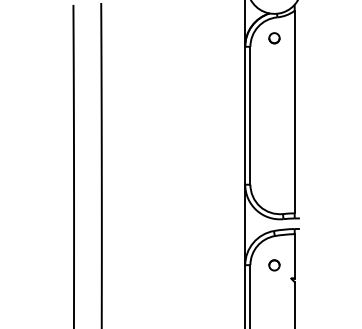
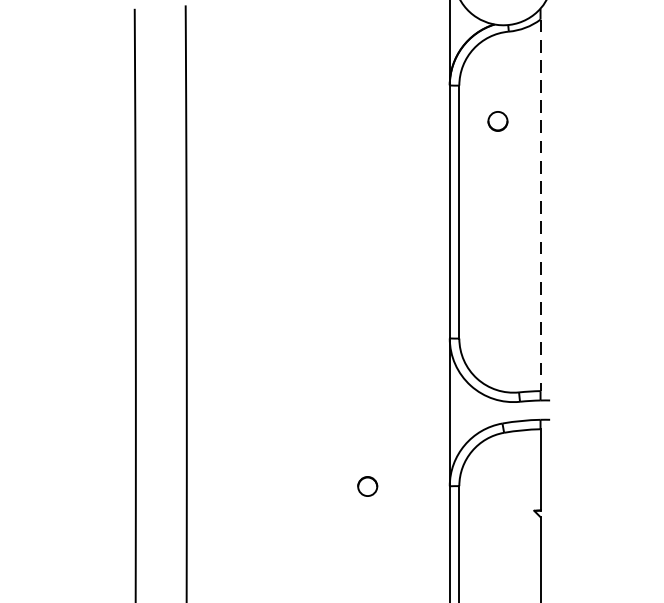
circle: (274, 38) -> (497, 121), moved
line: (294, 112) -> (540, 206), solid -> dashed
circle: (274, 265) -> (367, 486), moved

